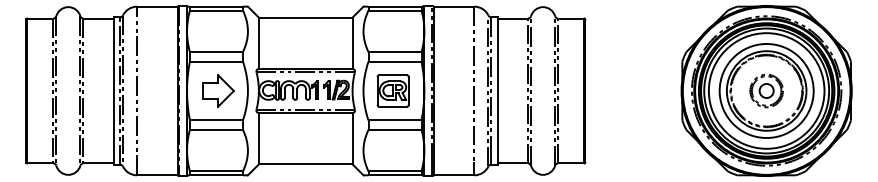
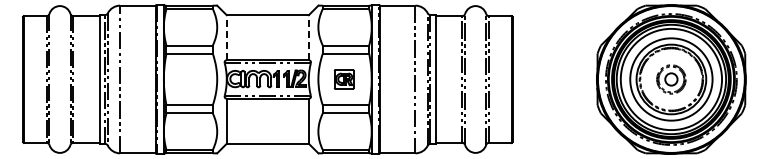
line: (258, 43) -> (226, 37), solid -> dashed
line: (352, 43) -> (308, 37), solid -> dashed
part: (218, 91) -> (191, 79), removed
part: (392, 91) -> (343, 79), size x0.7

